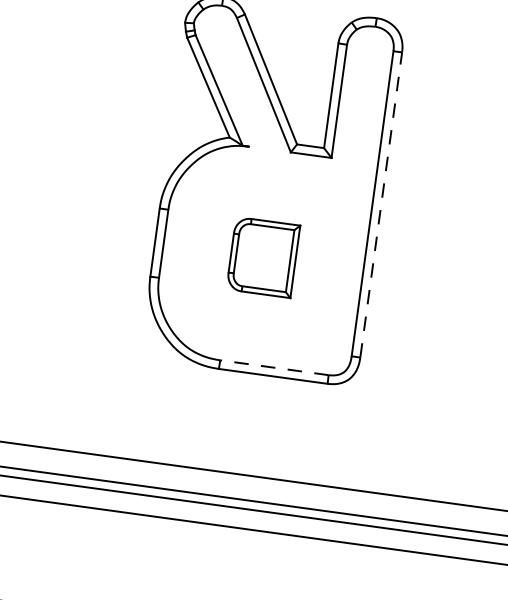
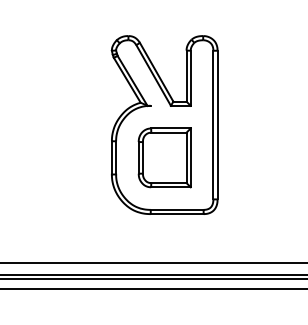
line: (381, 203) -> (217, 124), dashed -> solid
part: (263, 256) -> (164, 157), size x1.67
line: (273, 366) -> (176, 209), dashed -> solid

